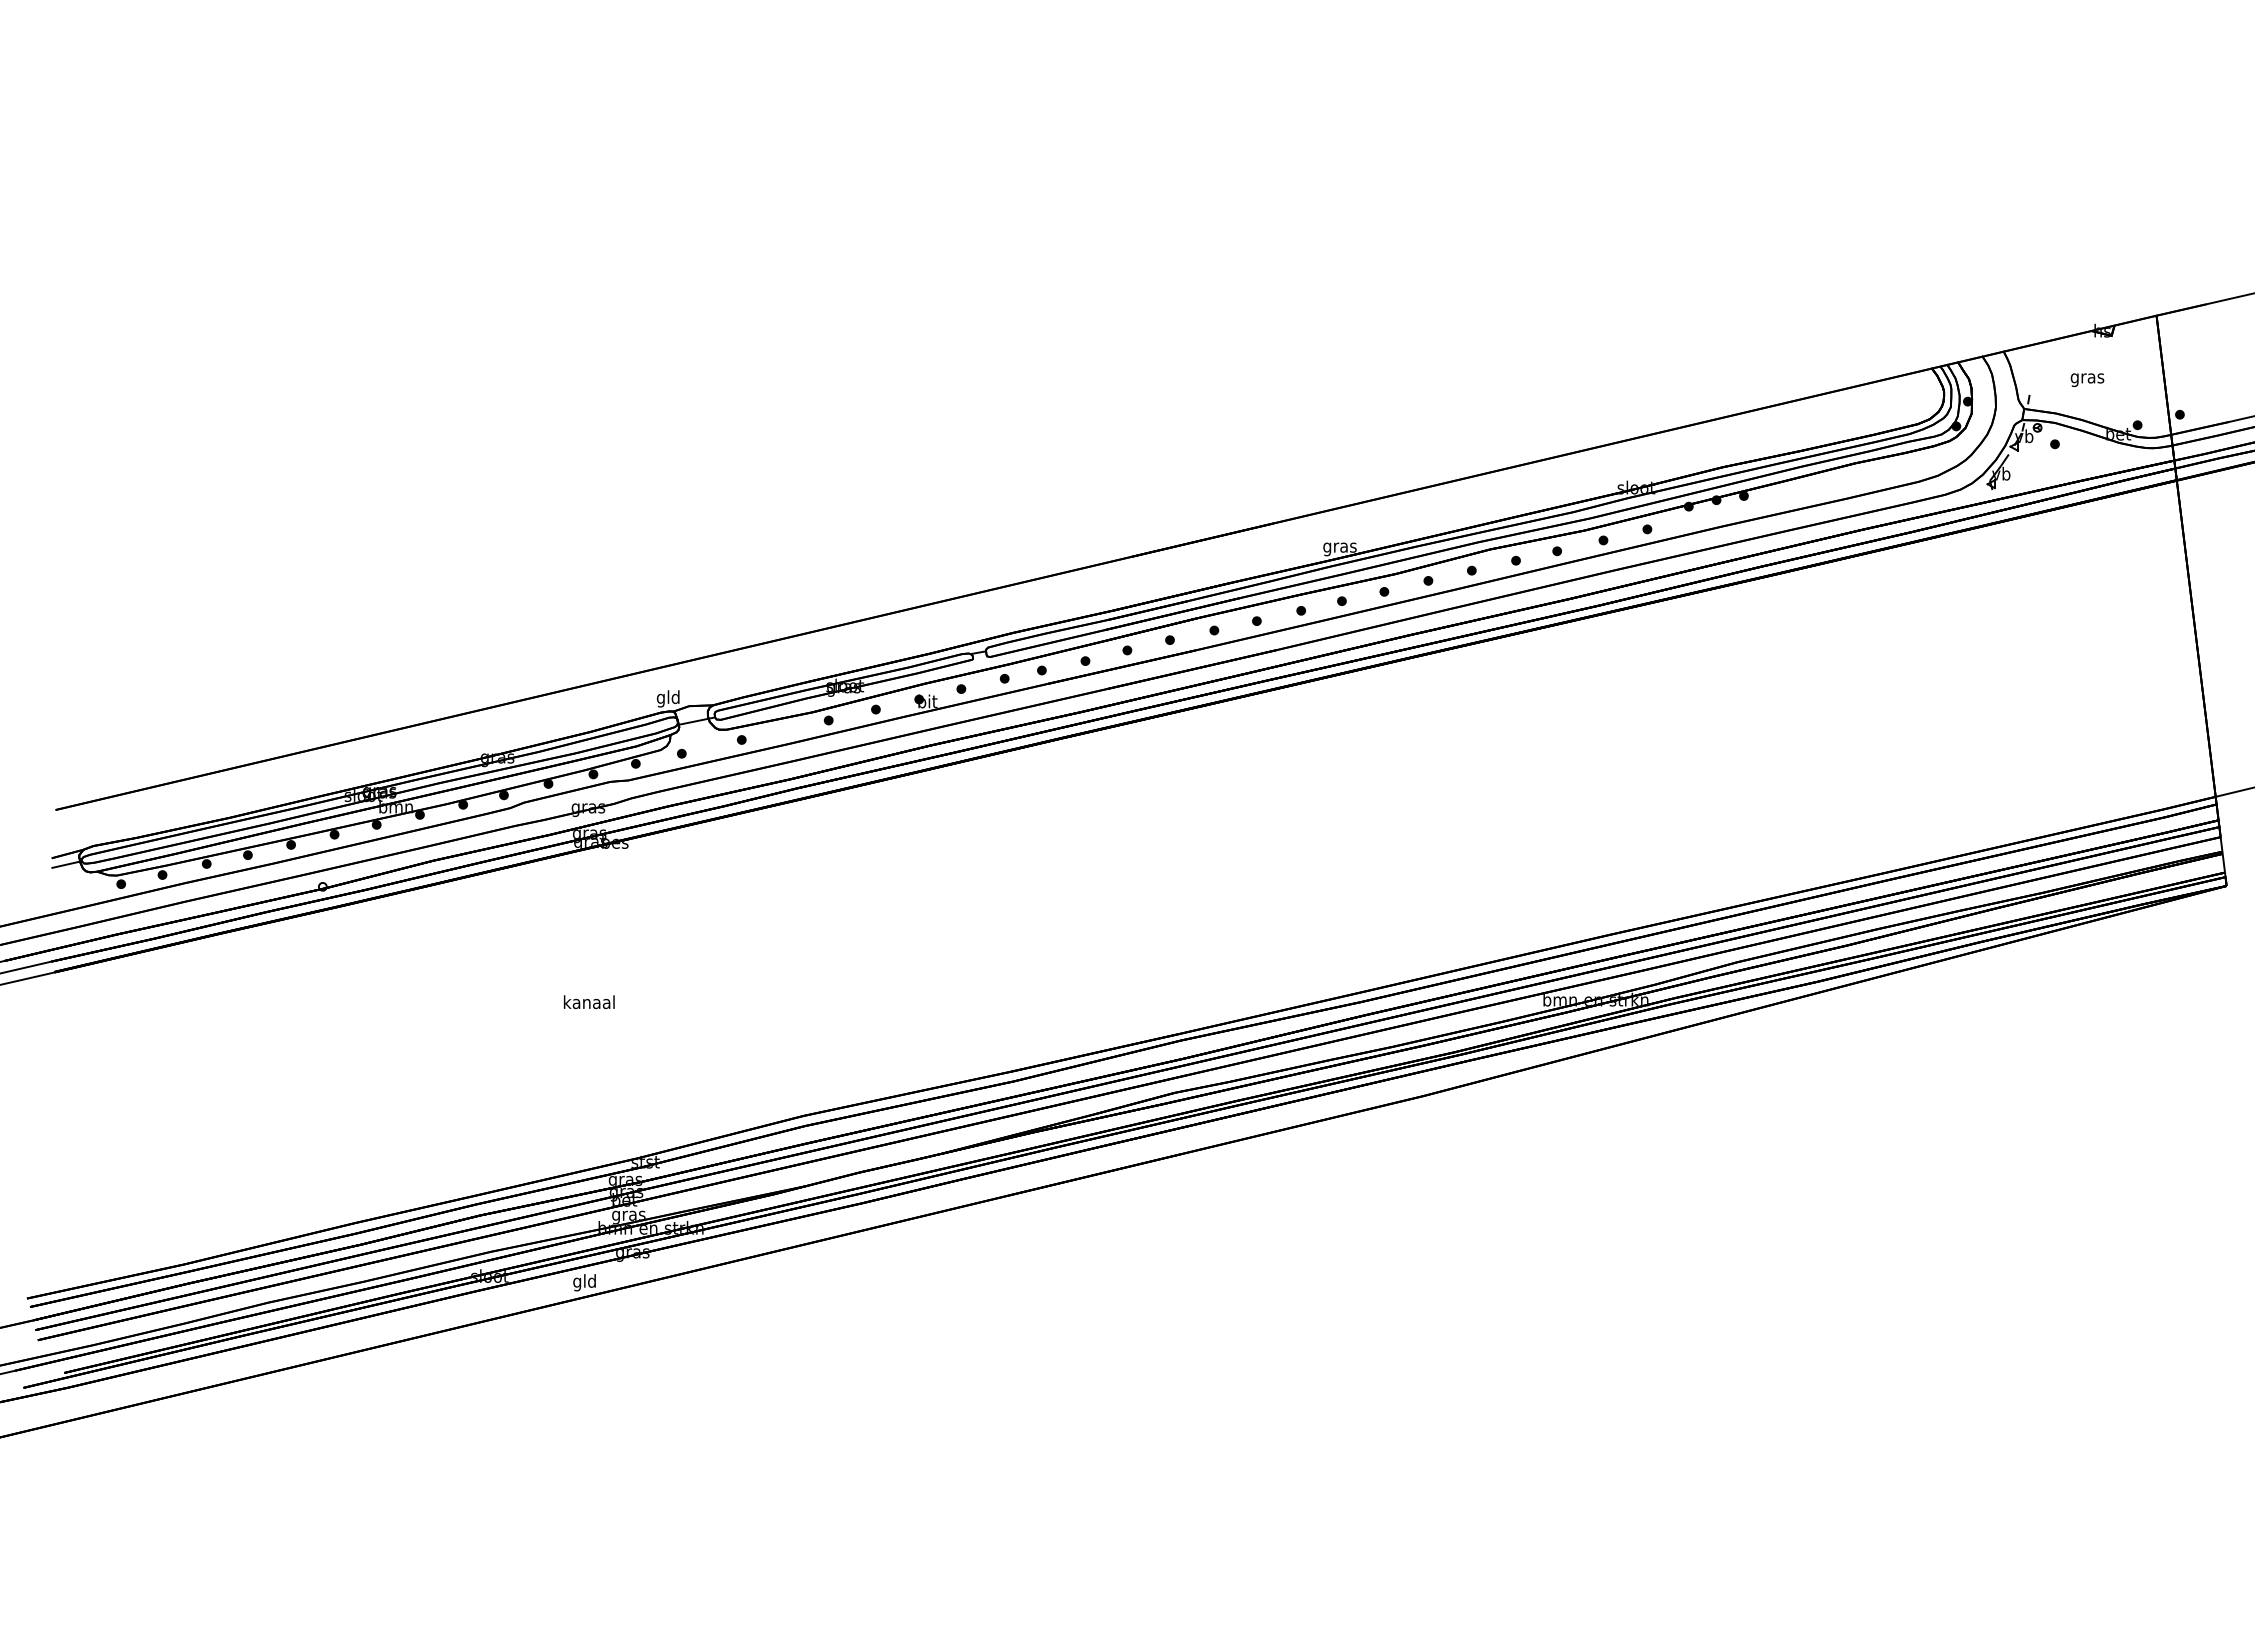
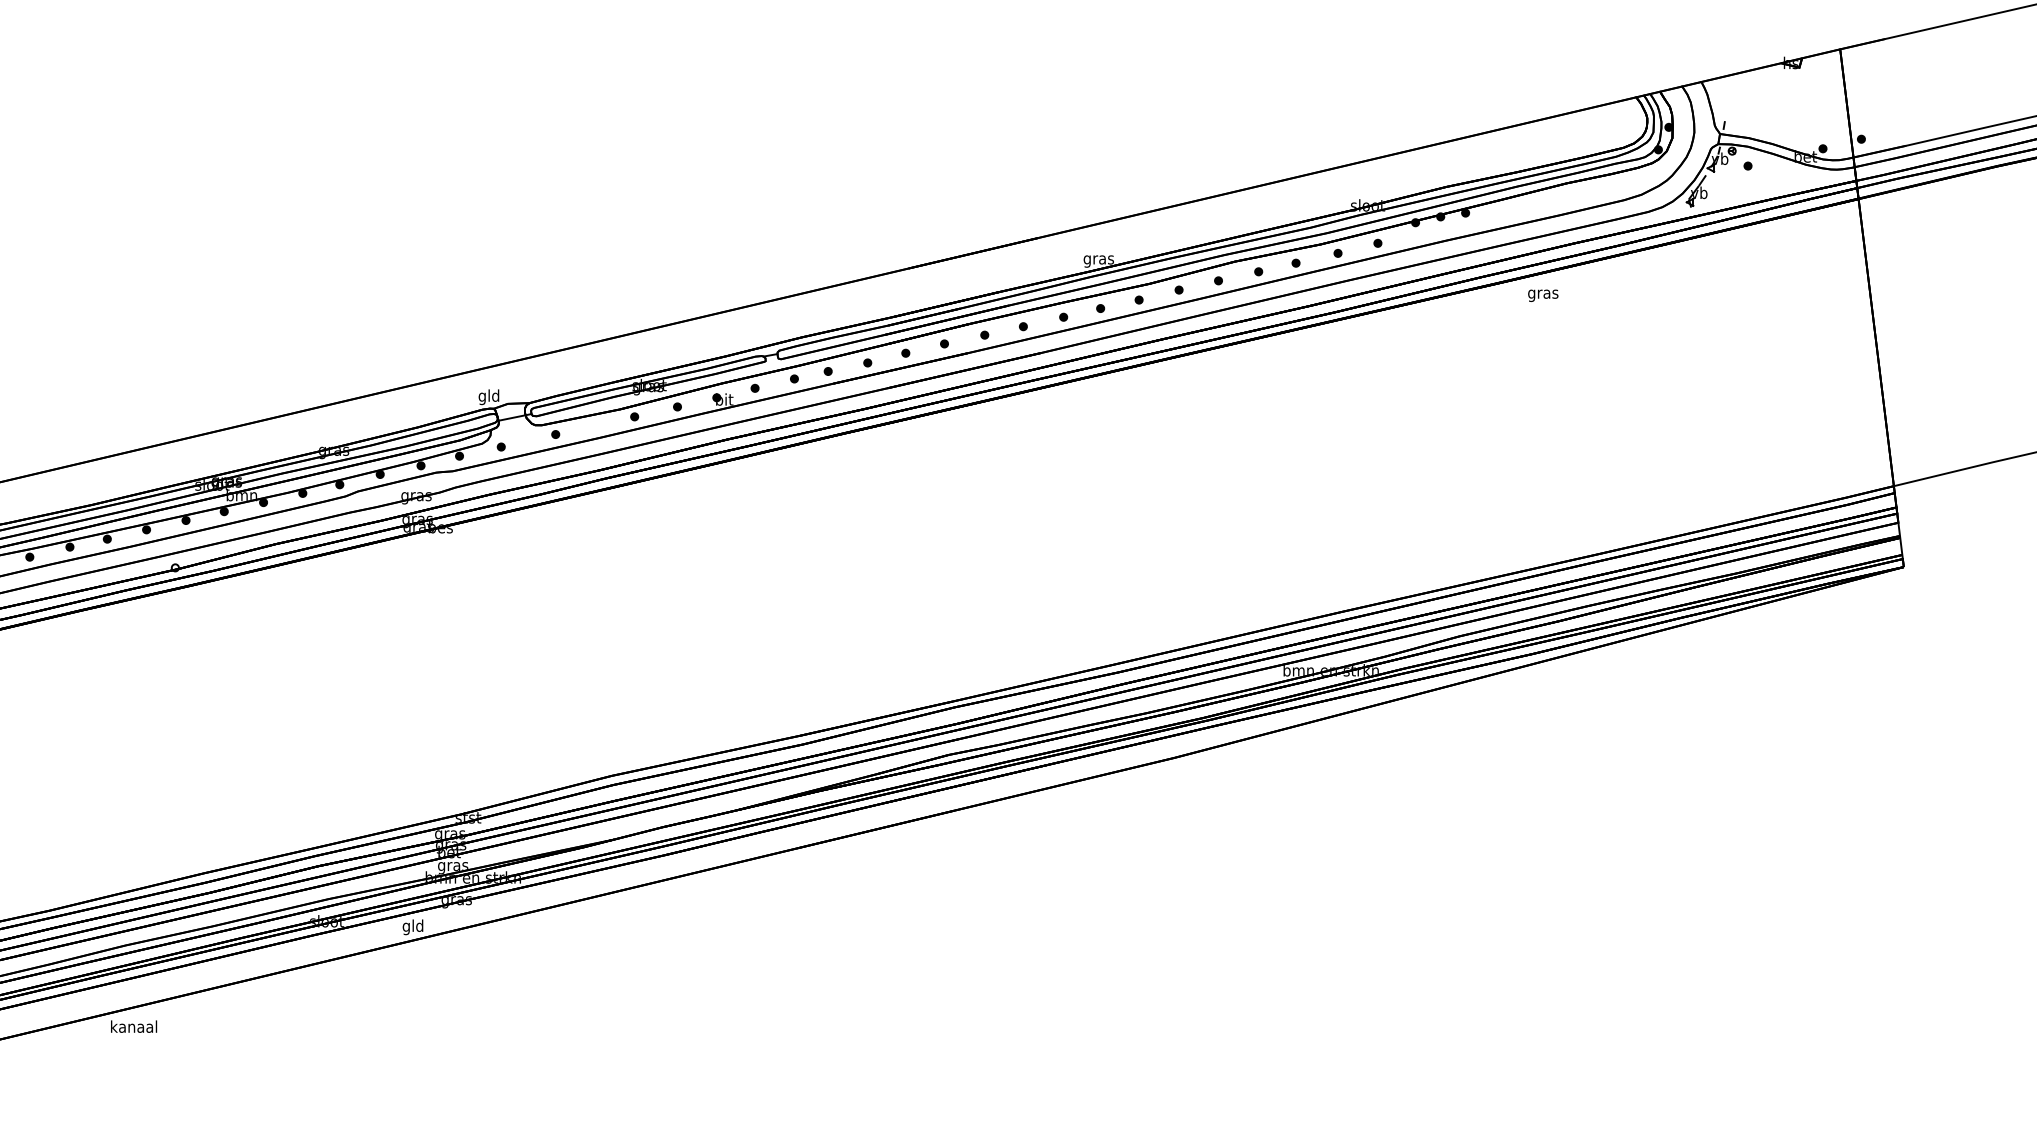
text: (2087, 379) -> (1543, 295), moved
text: (589, 1002) -> (134, 1026), moved

